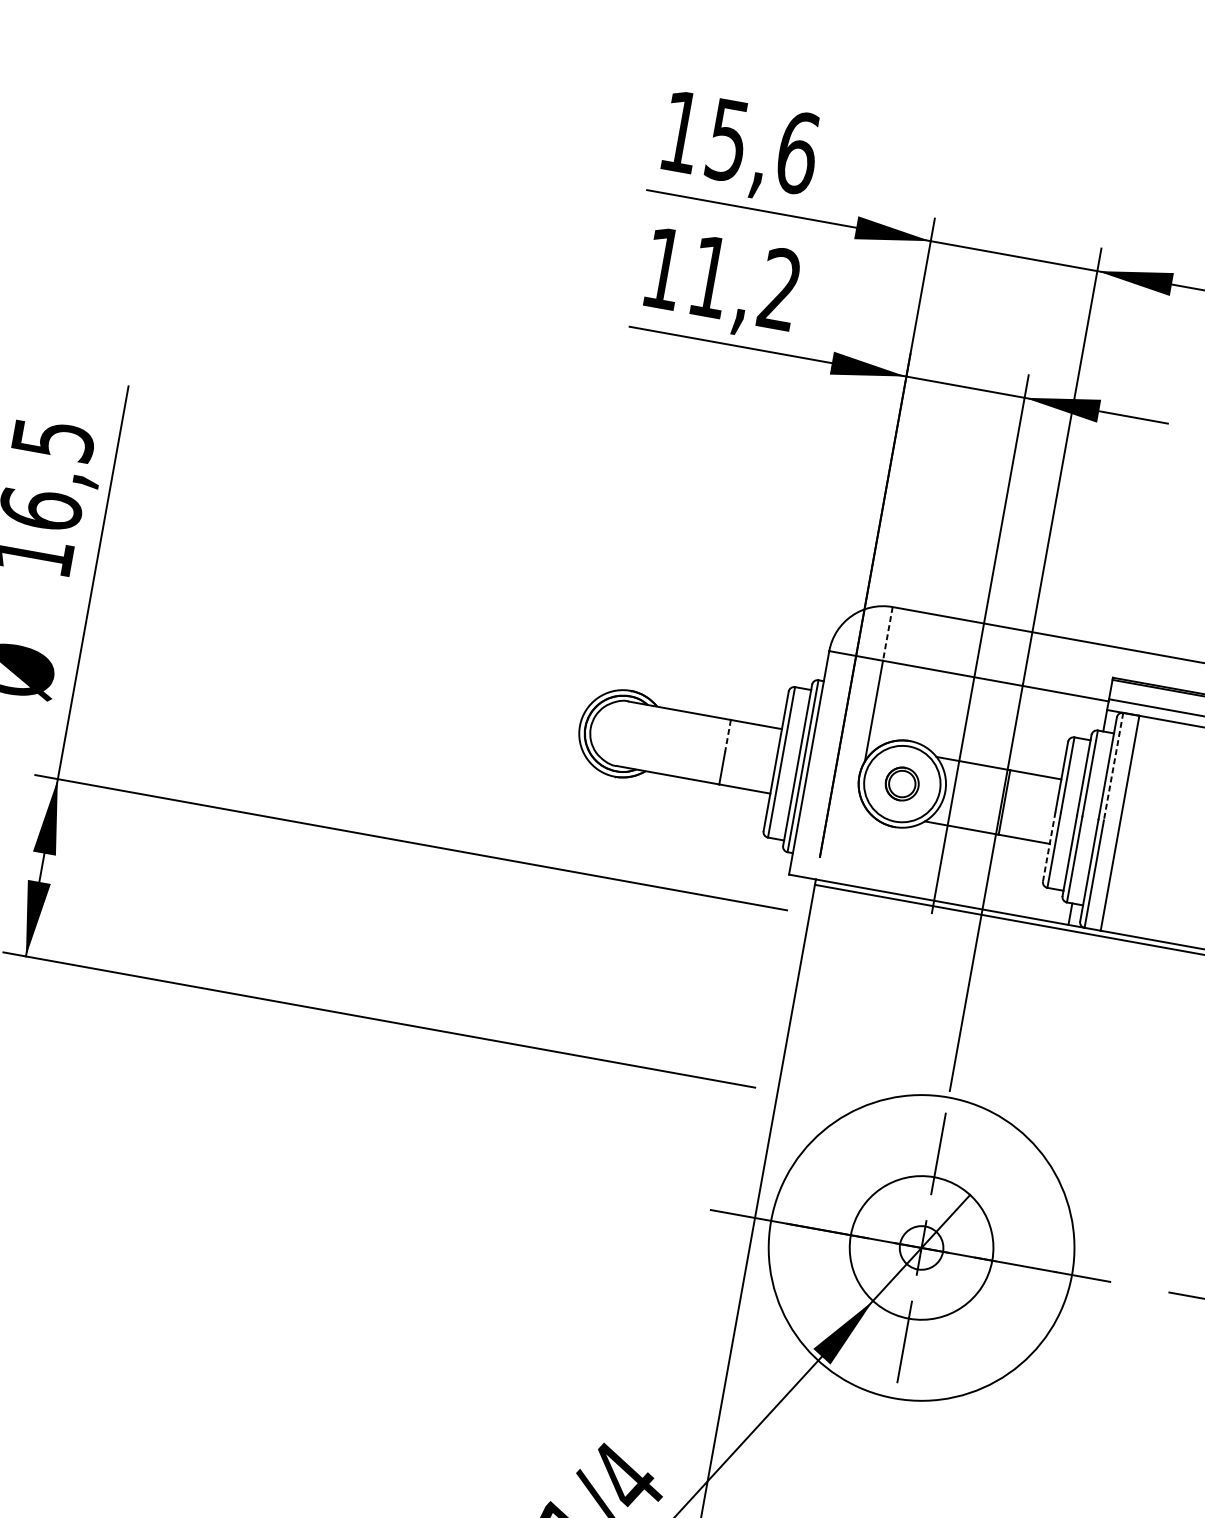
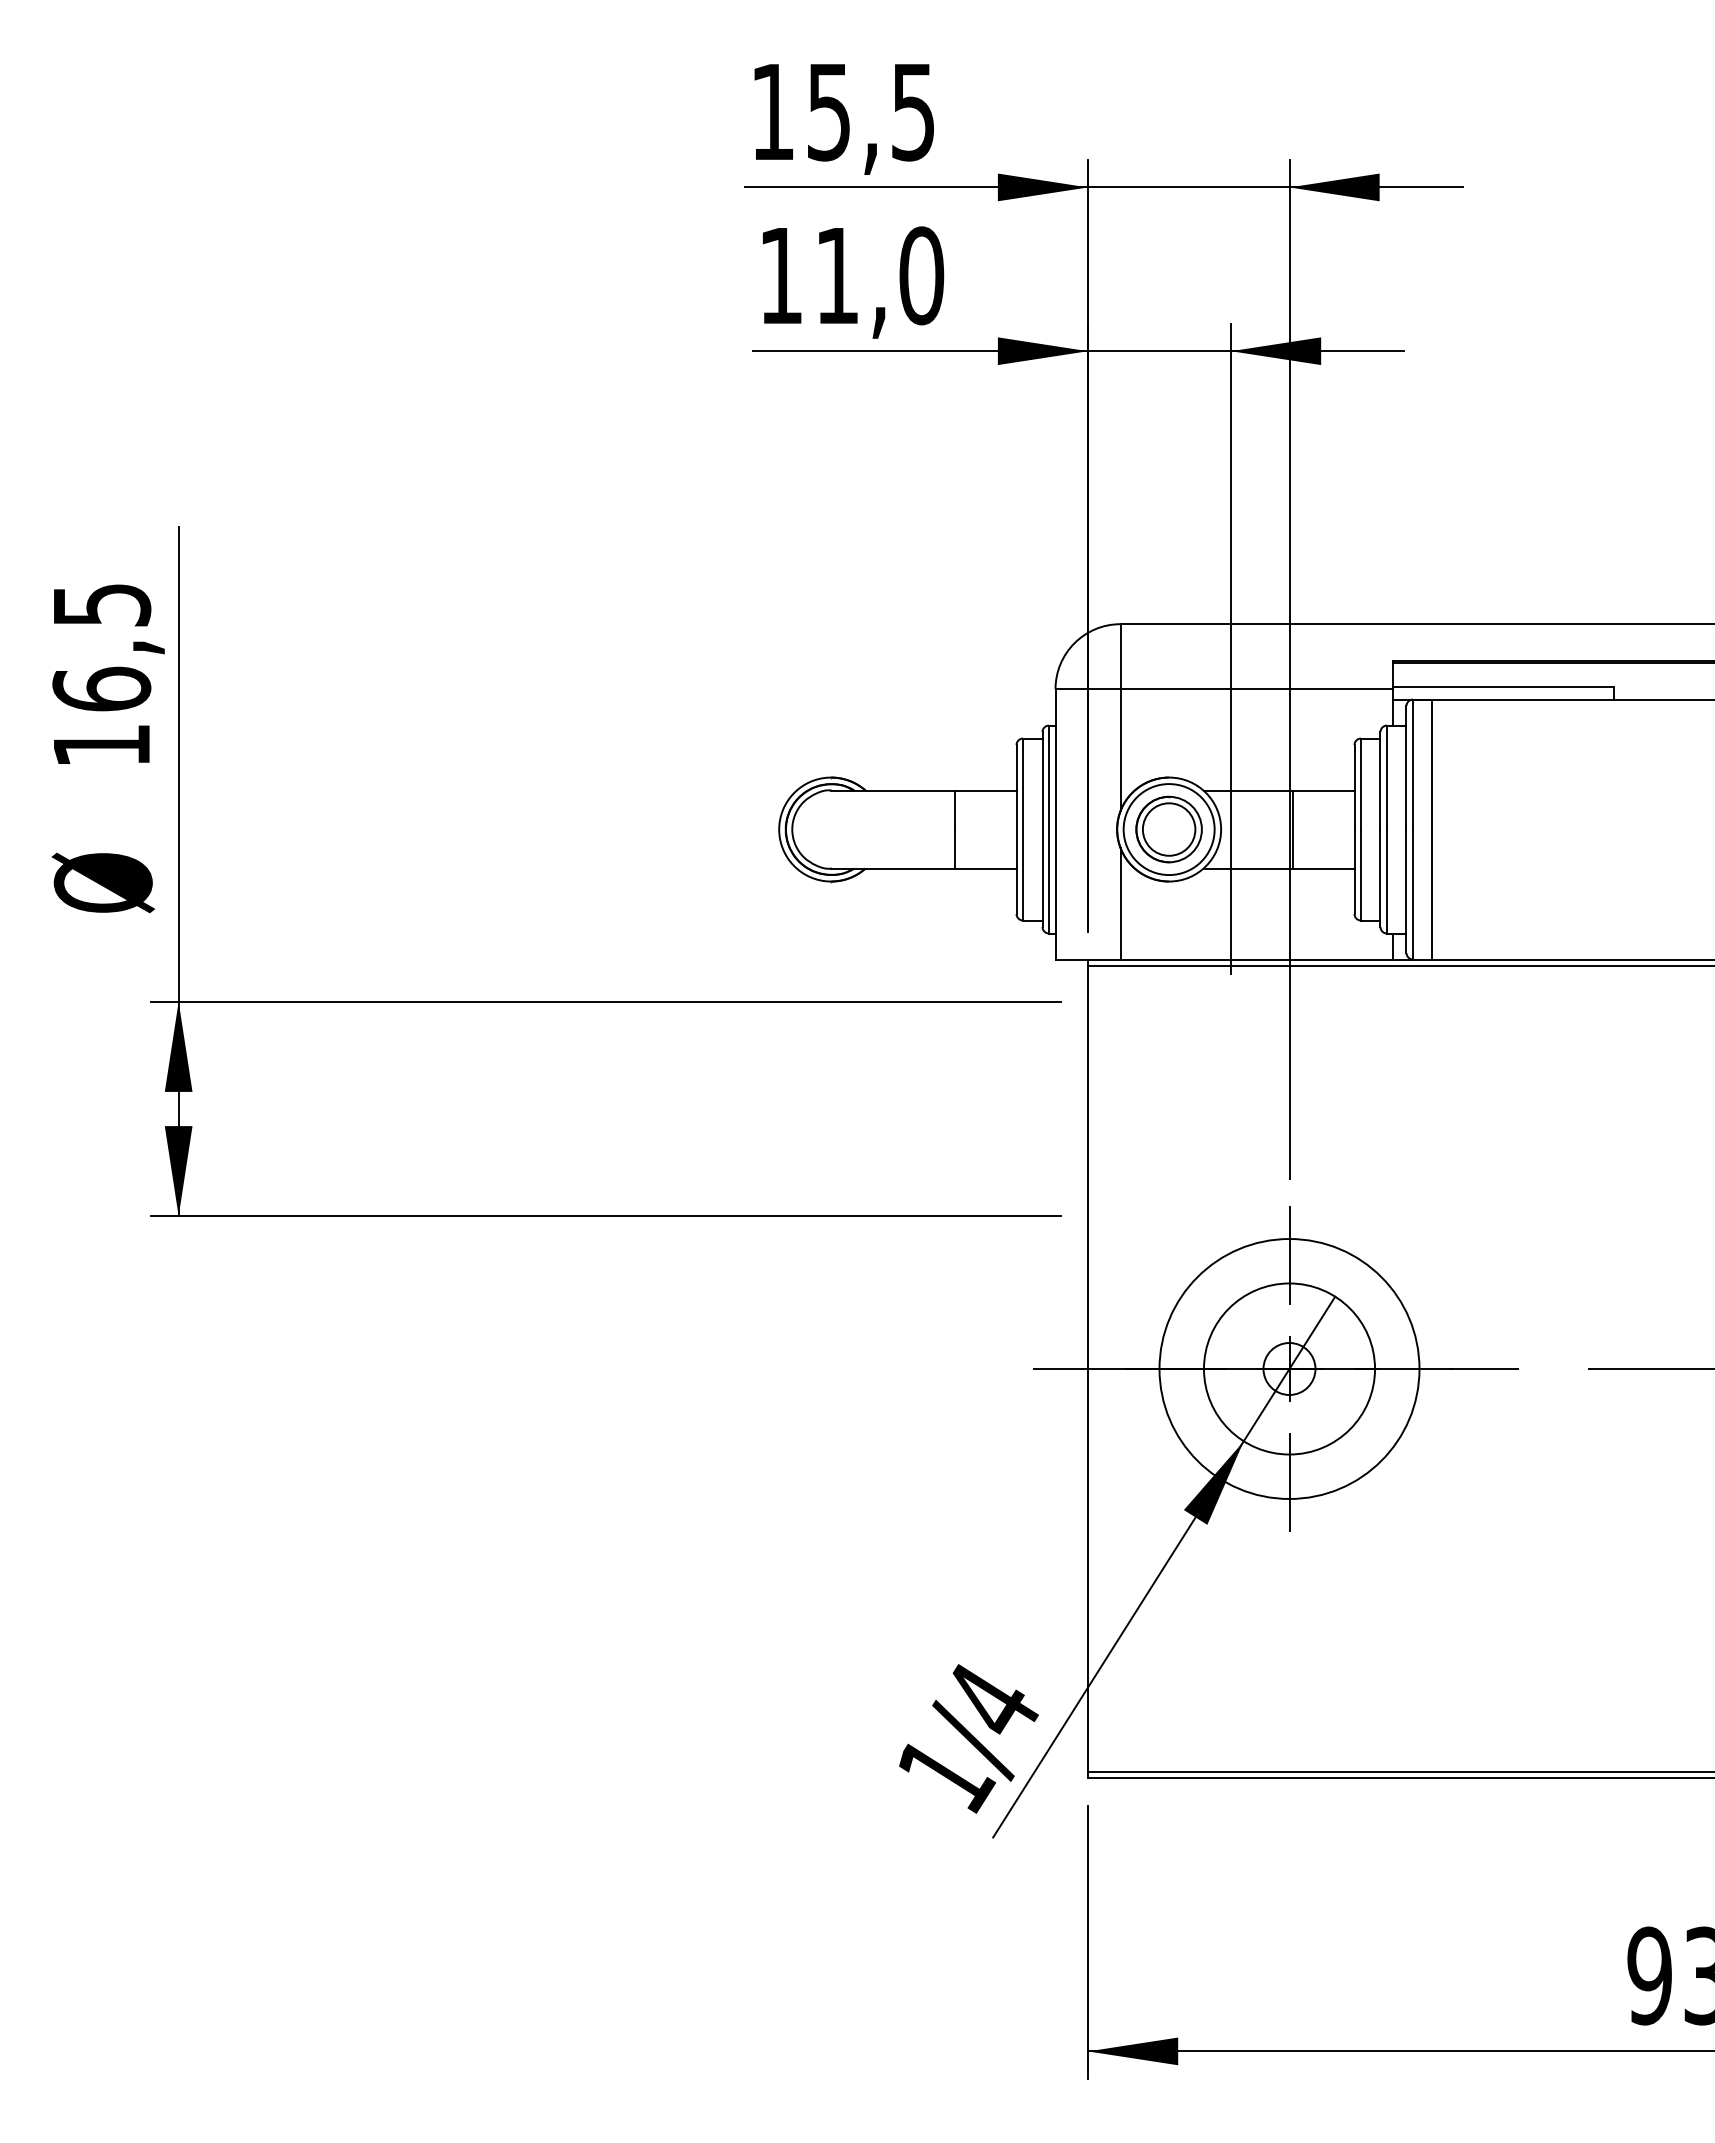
text: (797, 152) -> (913, 111), 15,6 -> 15,5
text: (780, 289) -> (921, 275), 11,2 -> 11,0
line: (887, 634) -> (1120, 657), dashed -> solid
line: (727, 736) -> (954, 810), dashed -> solid
line: (1113, 766) -> (1412, 764), dashed -> solid
part: (901, 783) -> (1168, 829), size x1.67
line: (851, 837) -> (1120, 903), added
line: (1049, 846) -> (1354, 871), dashed -> solid
circle: (921, 1247) -> (1289, 1368), size x0.71

